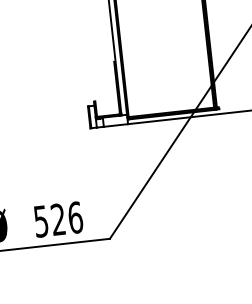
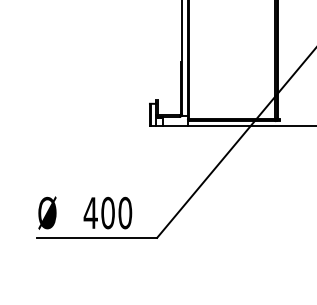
text: (57, 219) -> (107, 212), 526 -> 400

